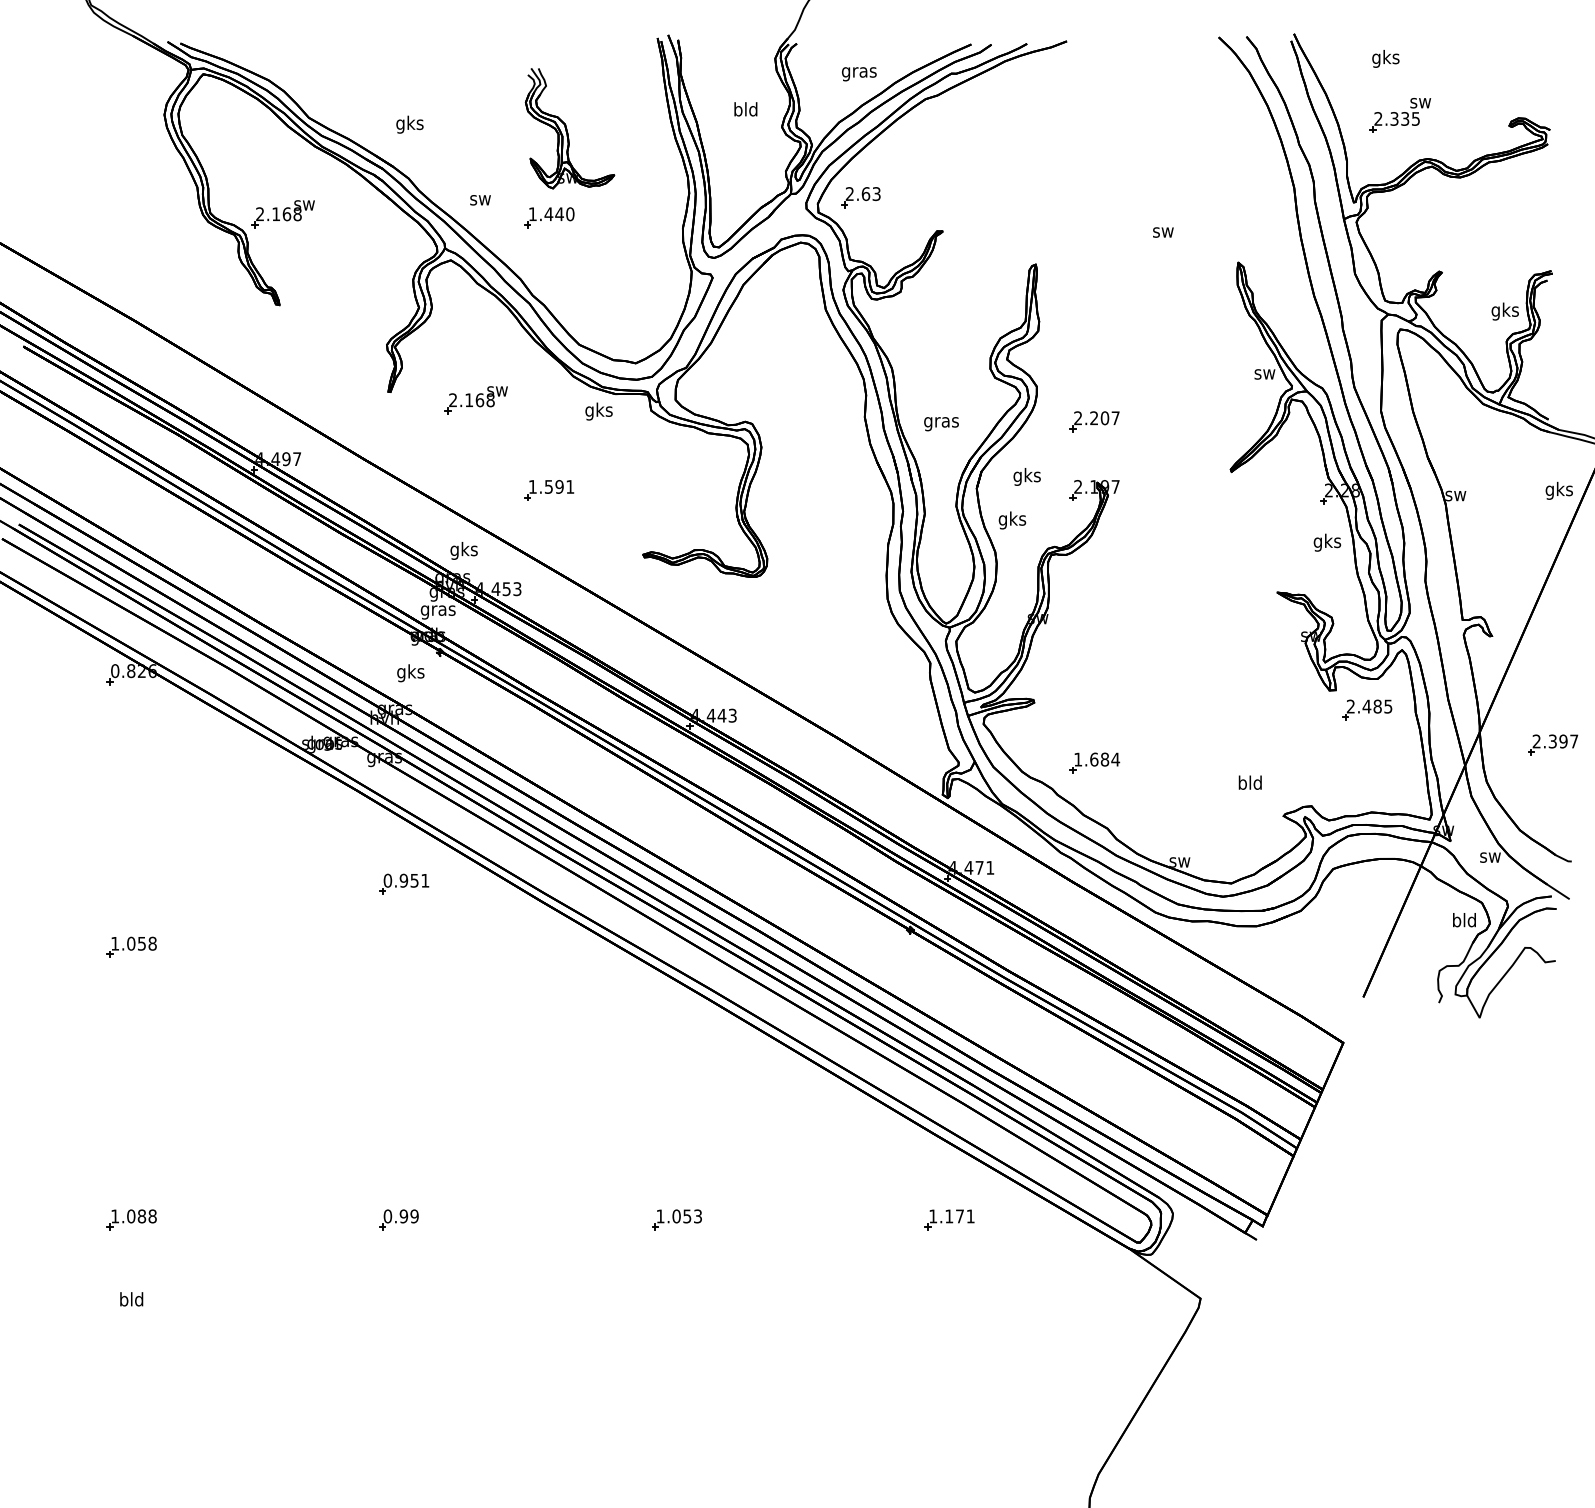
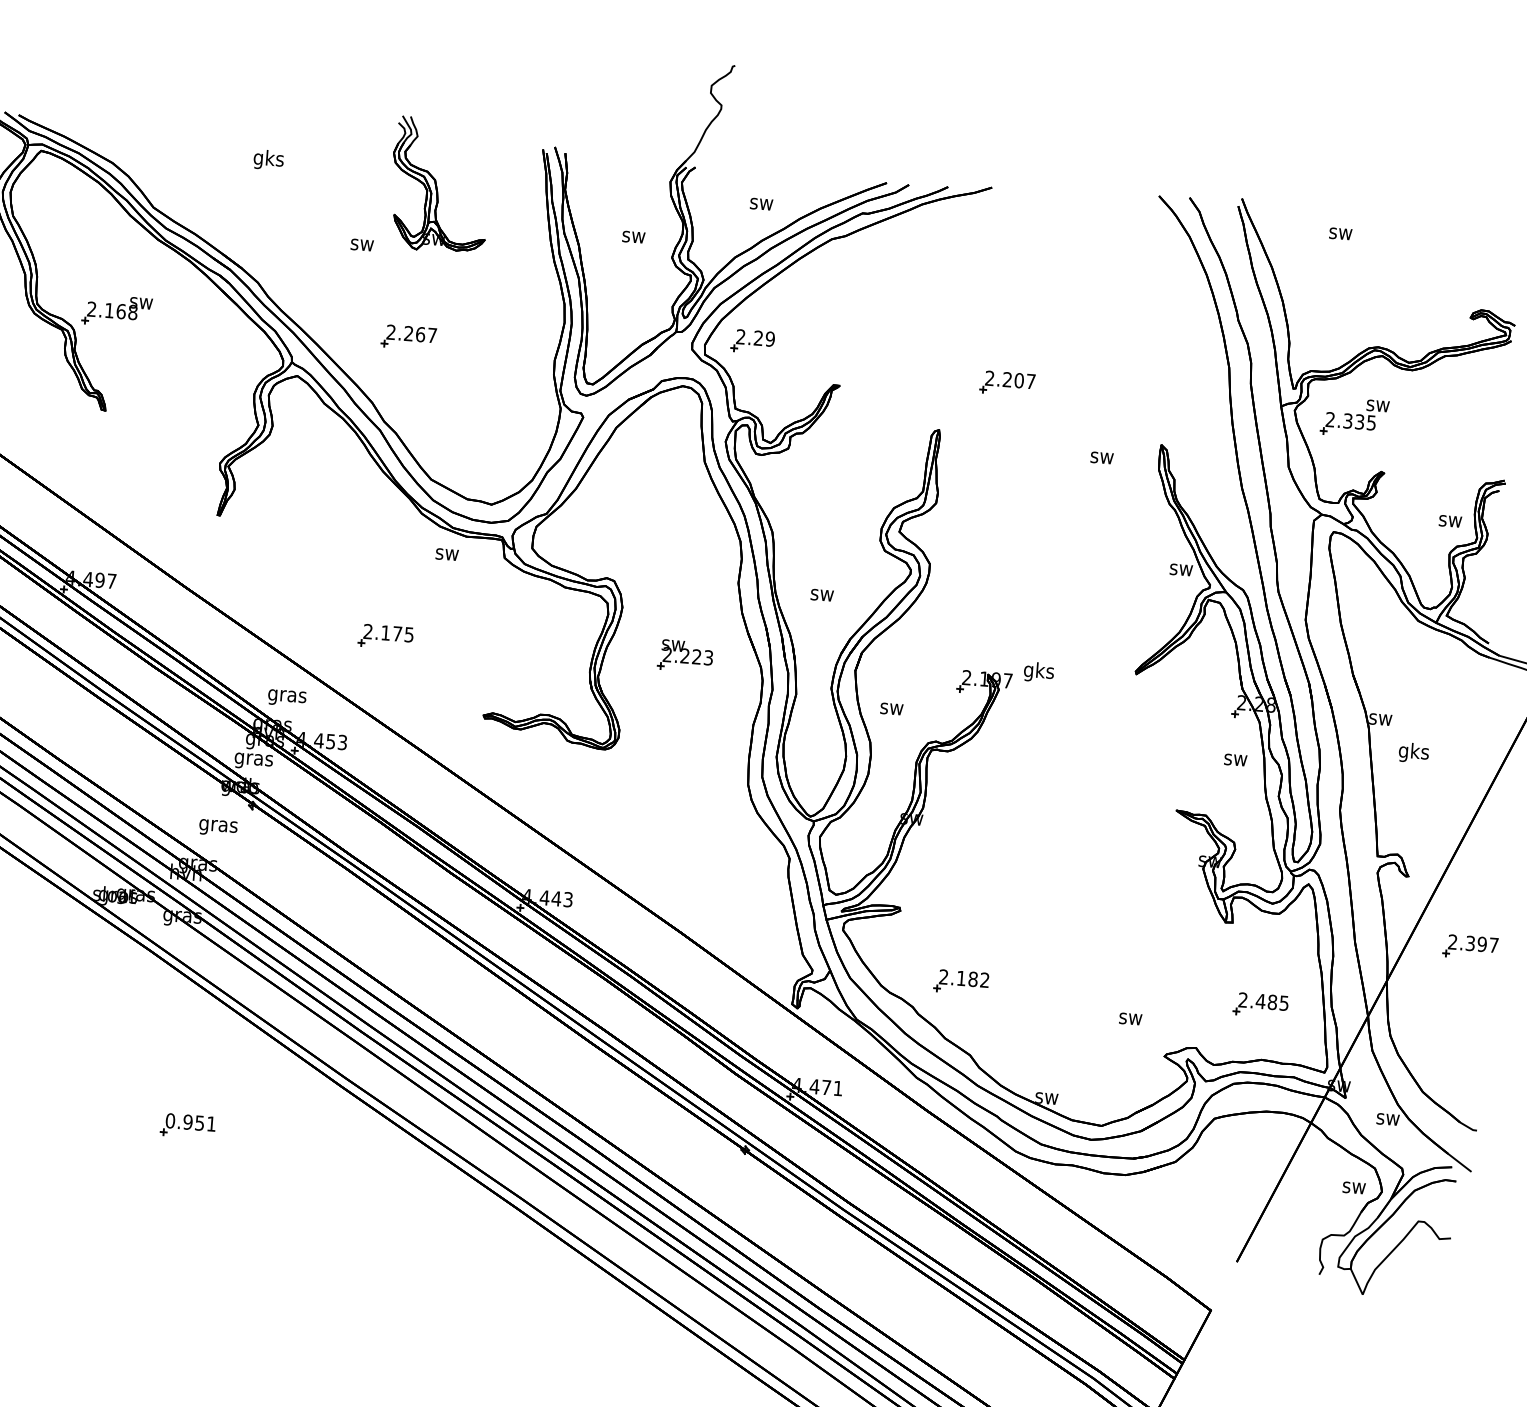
text: (1385, 58) -> (1340, 233), gks -> sw
text: (859, 74) -> (761, 206), gras -> sw
text: (745, 109) -> (633, 235), bld -> sw
part: (1400, 115) -> (1354, 417), moved
text: (409, 124) -> (268, 159), moved
part: (569, 128) -> (439, 185), moved
text: (870, 194) -> (763, 339), 2.63 -> 2.29
text: (480, 200) -> (362, 245), moved
text: (551, 214) -> (411, 334), 1.440 -> 2.267
text: (1163, 232) -> (1102, 457), moved
text: (1504, 311) -> (1449, 521), gks -> sw
part: (475, 400) -> (312, 531), removed
text: (598, 411) -> (446, 554), gks -> sw
part: (1094, 421) -> (1007, 383), moved
text: (941, 424) -> (822, 597), gras -> sw
text: (1026, 476) -> (1038, 671), moved
text: (551, 486) -> (388, 632), 1.591 -> 2.175
part: (821, 486) -> (685, 655), added
text: (1558, 490) -> (1413, 752), moved
text: (1012, 520) -> (891, 709), gks -> sw
text: (1327, 542) -> (1235, 759), gks -> sw
text: (463, 550) -> (286, 695), gks -> gras
text: (410, 673) -> (218, 826), gks -> gras
part: (1367, 709) -> (1261, 1004), moved
part: (1553, 744) -> (1470, 946), moved
text: (1097, 759) -> (964, 978), 1.684 -> 2.182
text: (1249, 782) -> (1129, 1016), bld -> sw
part: (404, 883) -> (188, 1125), moved
text: (1464, 920) -> (1354, 1186), bld -> sw

